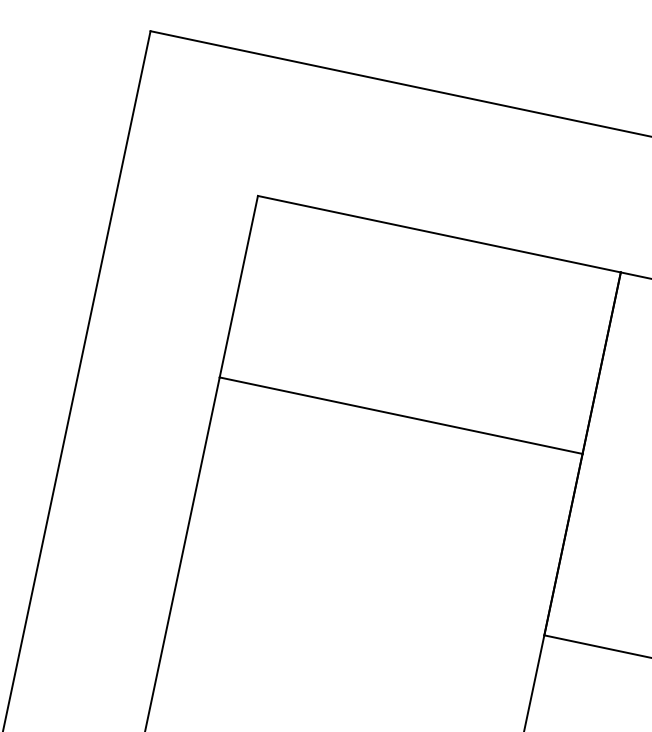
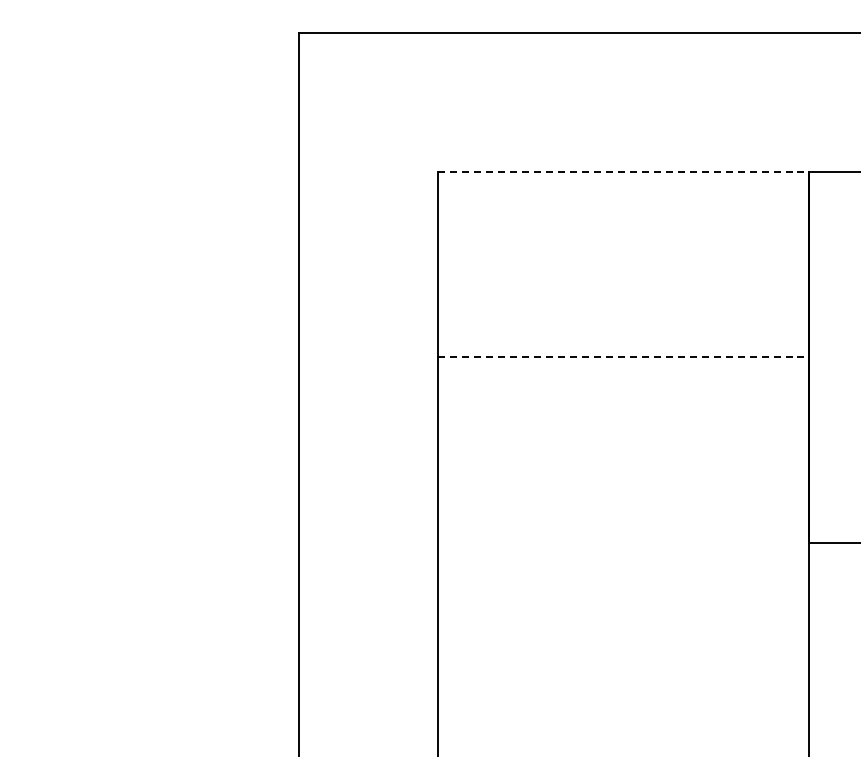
line: (440, 234) -> (624, 171), solid -> dashed
line: (401, 416) -> (624, 357), solid -> dashed

